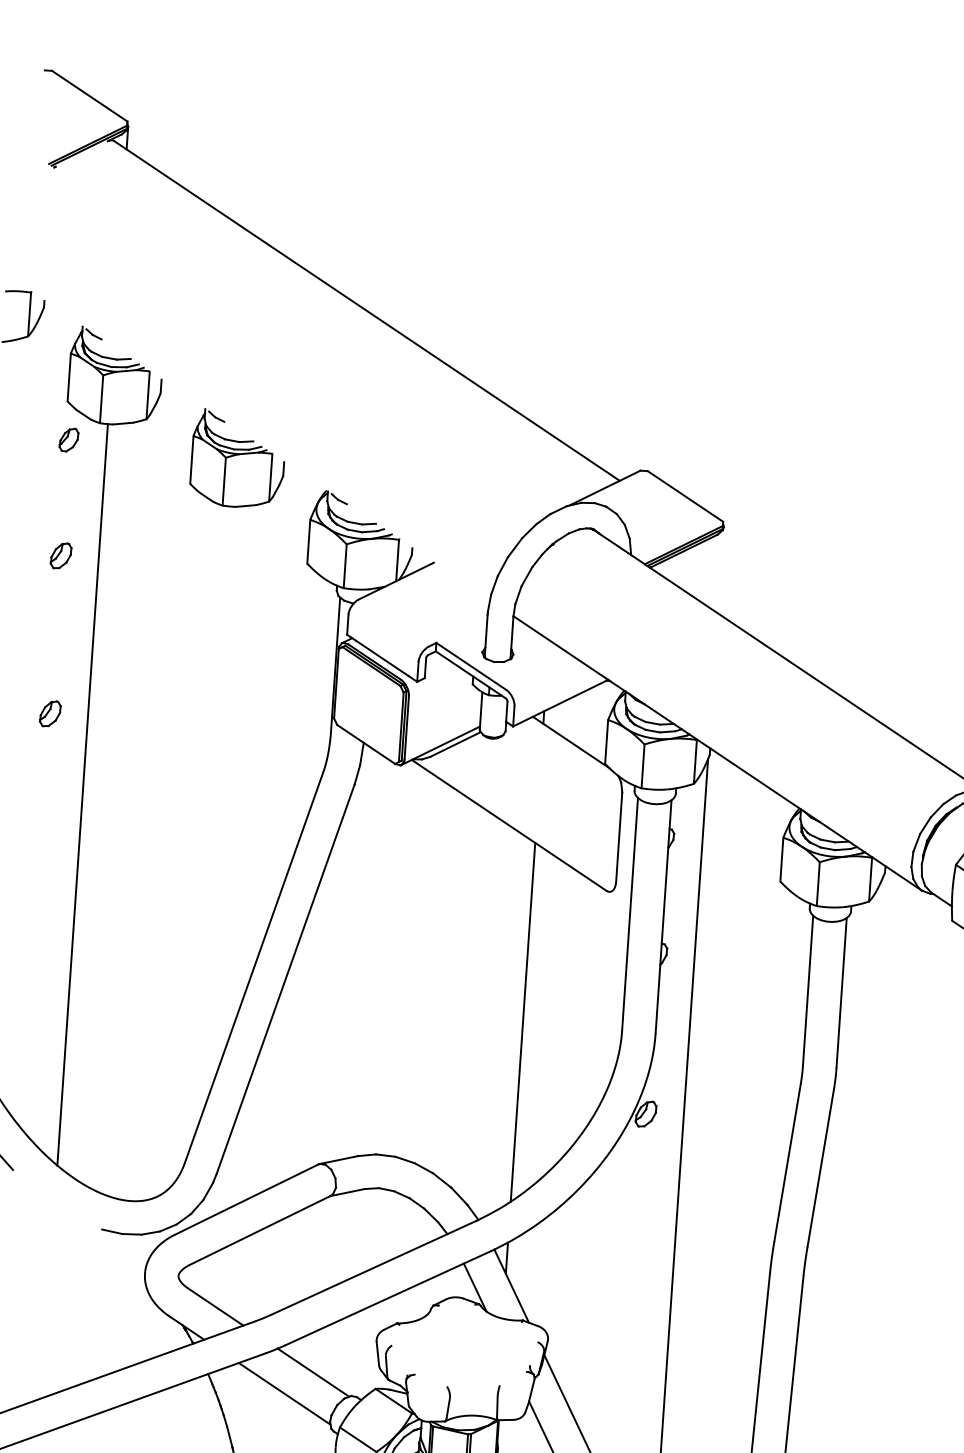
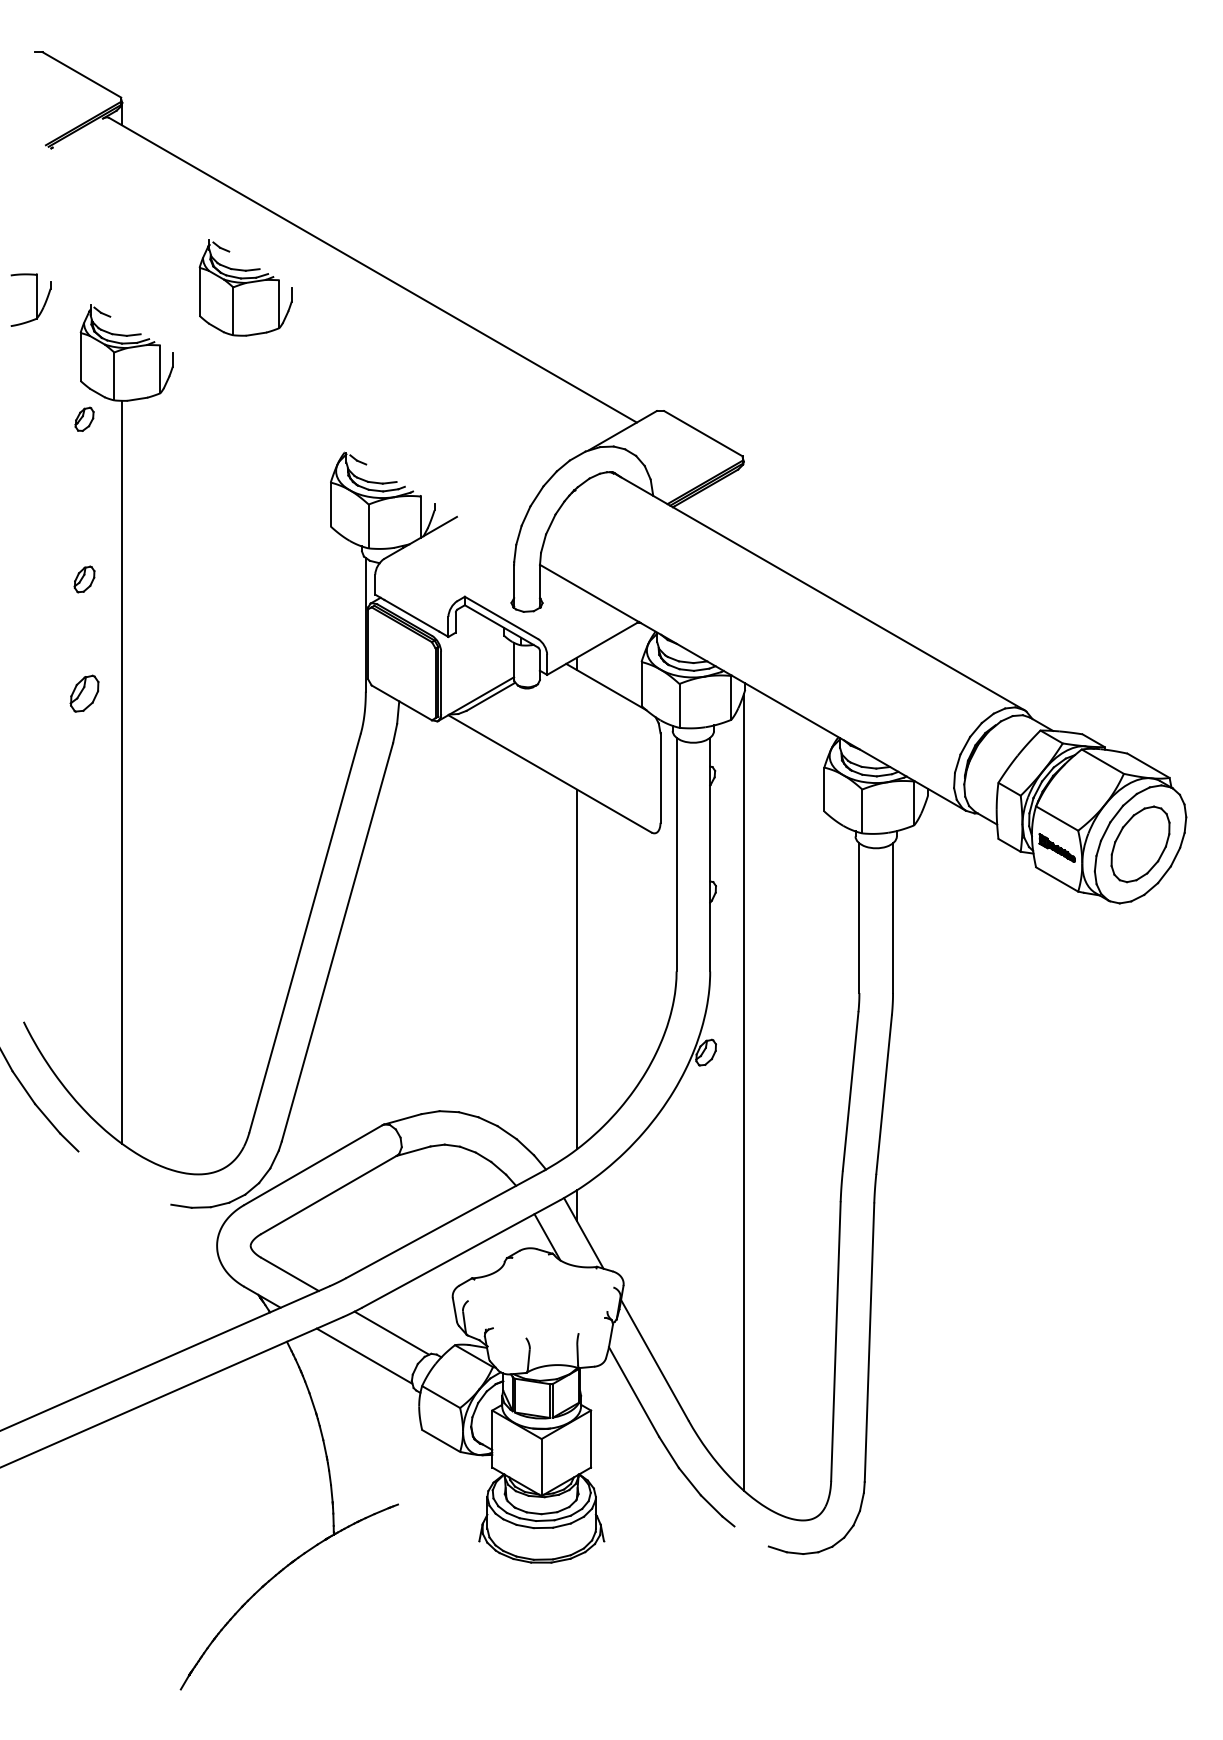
part: (238, 458) -> (245, 287), moved
part: (61, 555) -> (84, 579), moved
part: (50, 713) -> (84, 693), size x1.4

